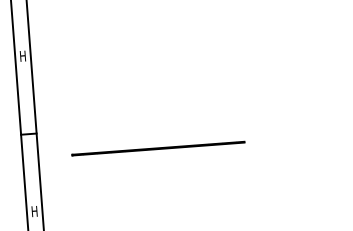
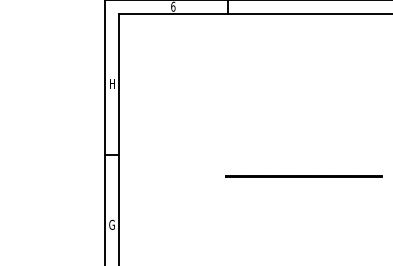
line: (157, 148) -> (303, 176), moved
text: (33, 211) -> (111, 224), H -> G

